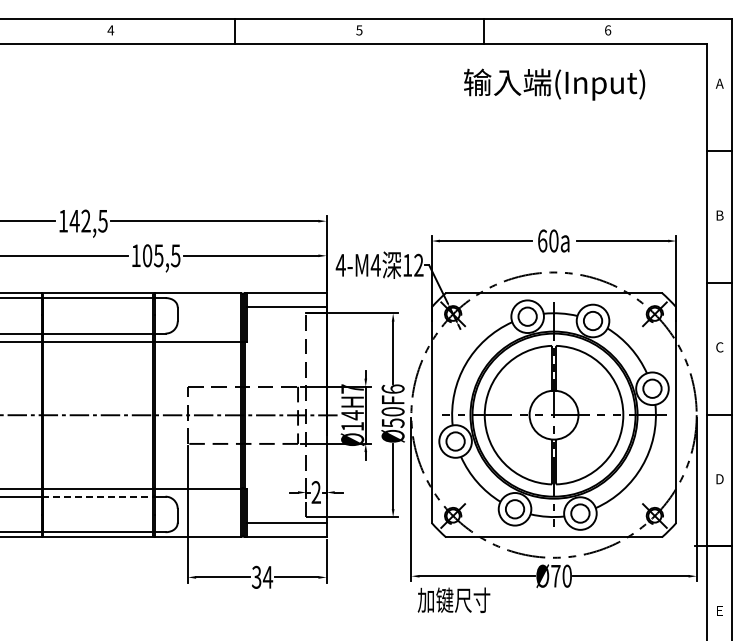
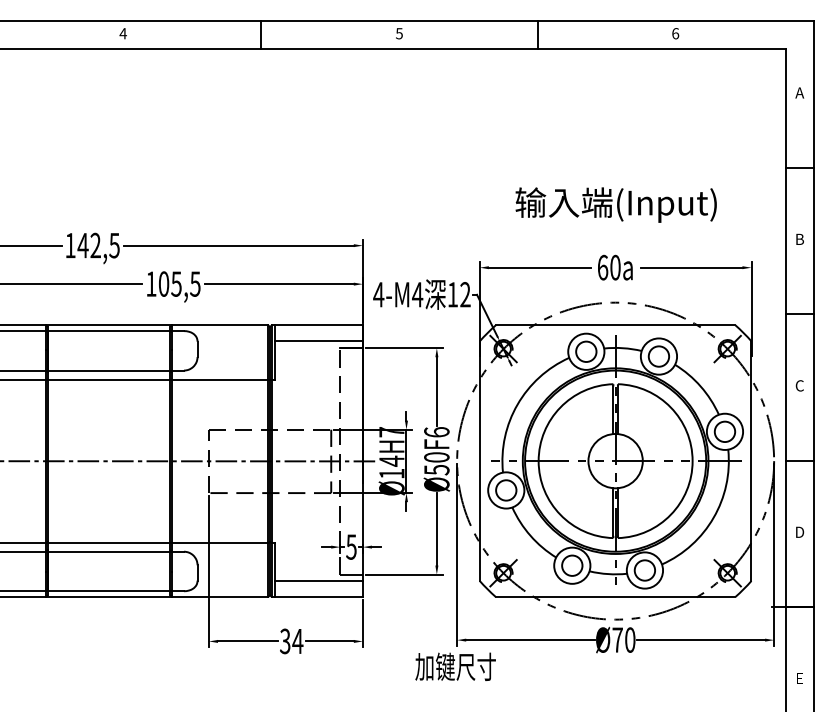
text: (554, 84) -> (616, 204), moved
text: (315, 492) -> (350, 547), 2 -> 5
line: (98, 496) -> (109, 551), dashed -> solid
text: (453, 599) -> (455, 665), moved

